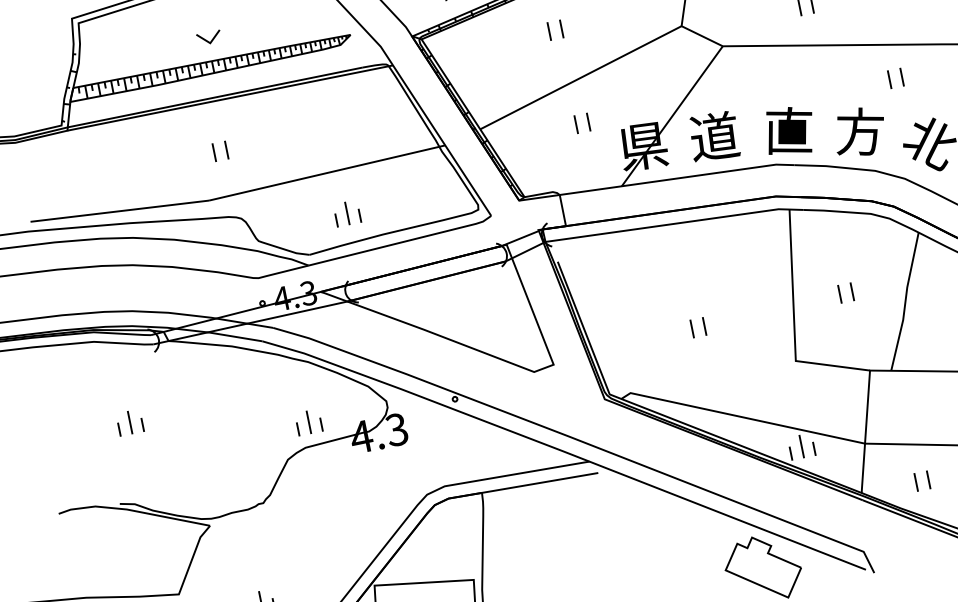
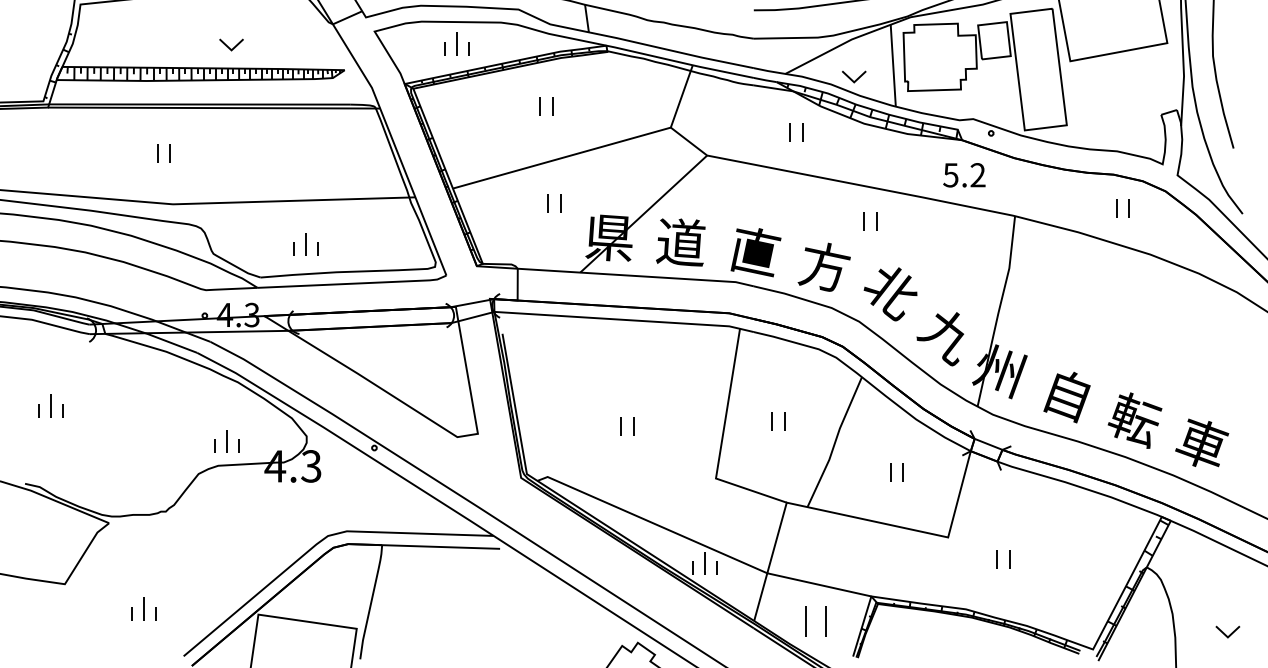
part: (209, 37) -> (231, 44), moved
part: (220, 151) -> (163, 153), moved
part: (921, 481) -> (815, 621), size x1.6

